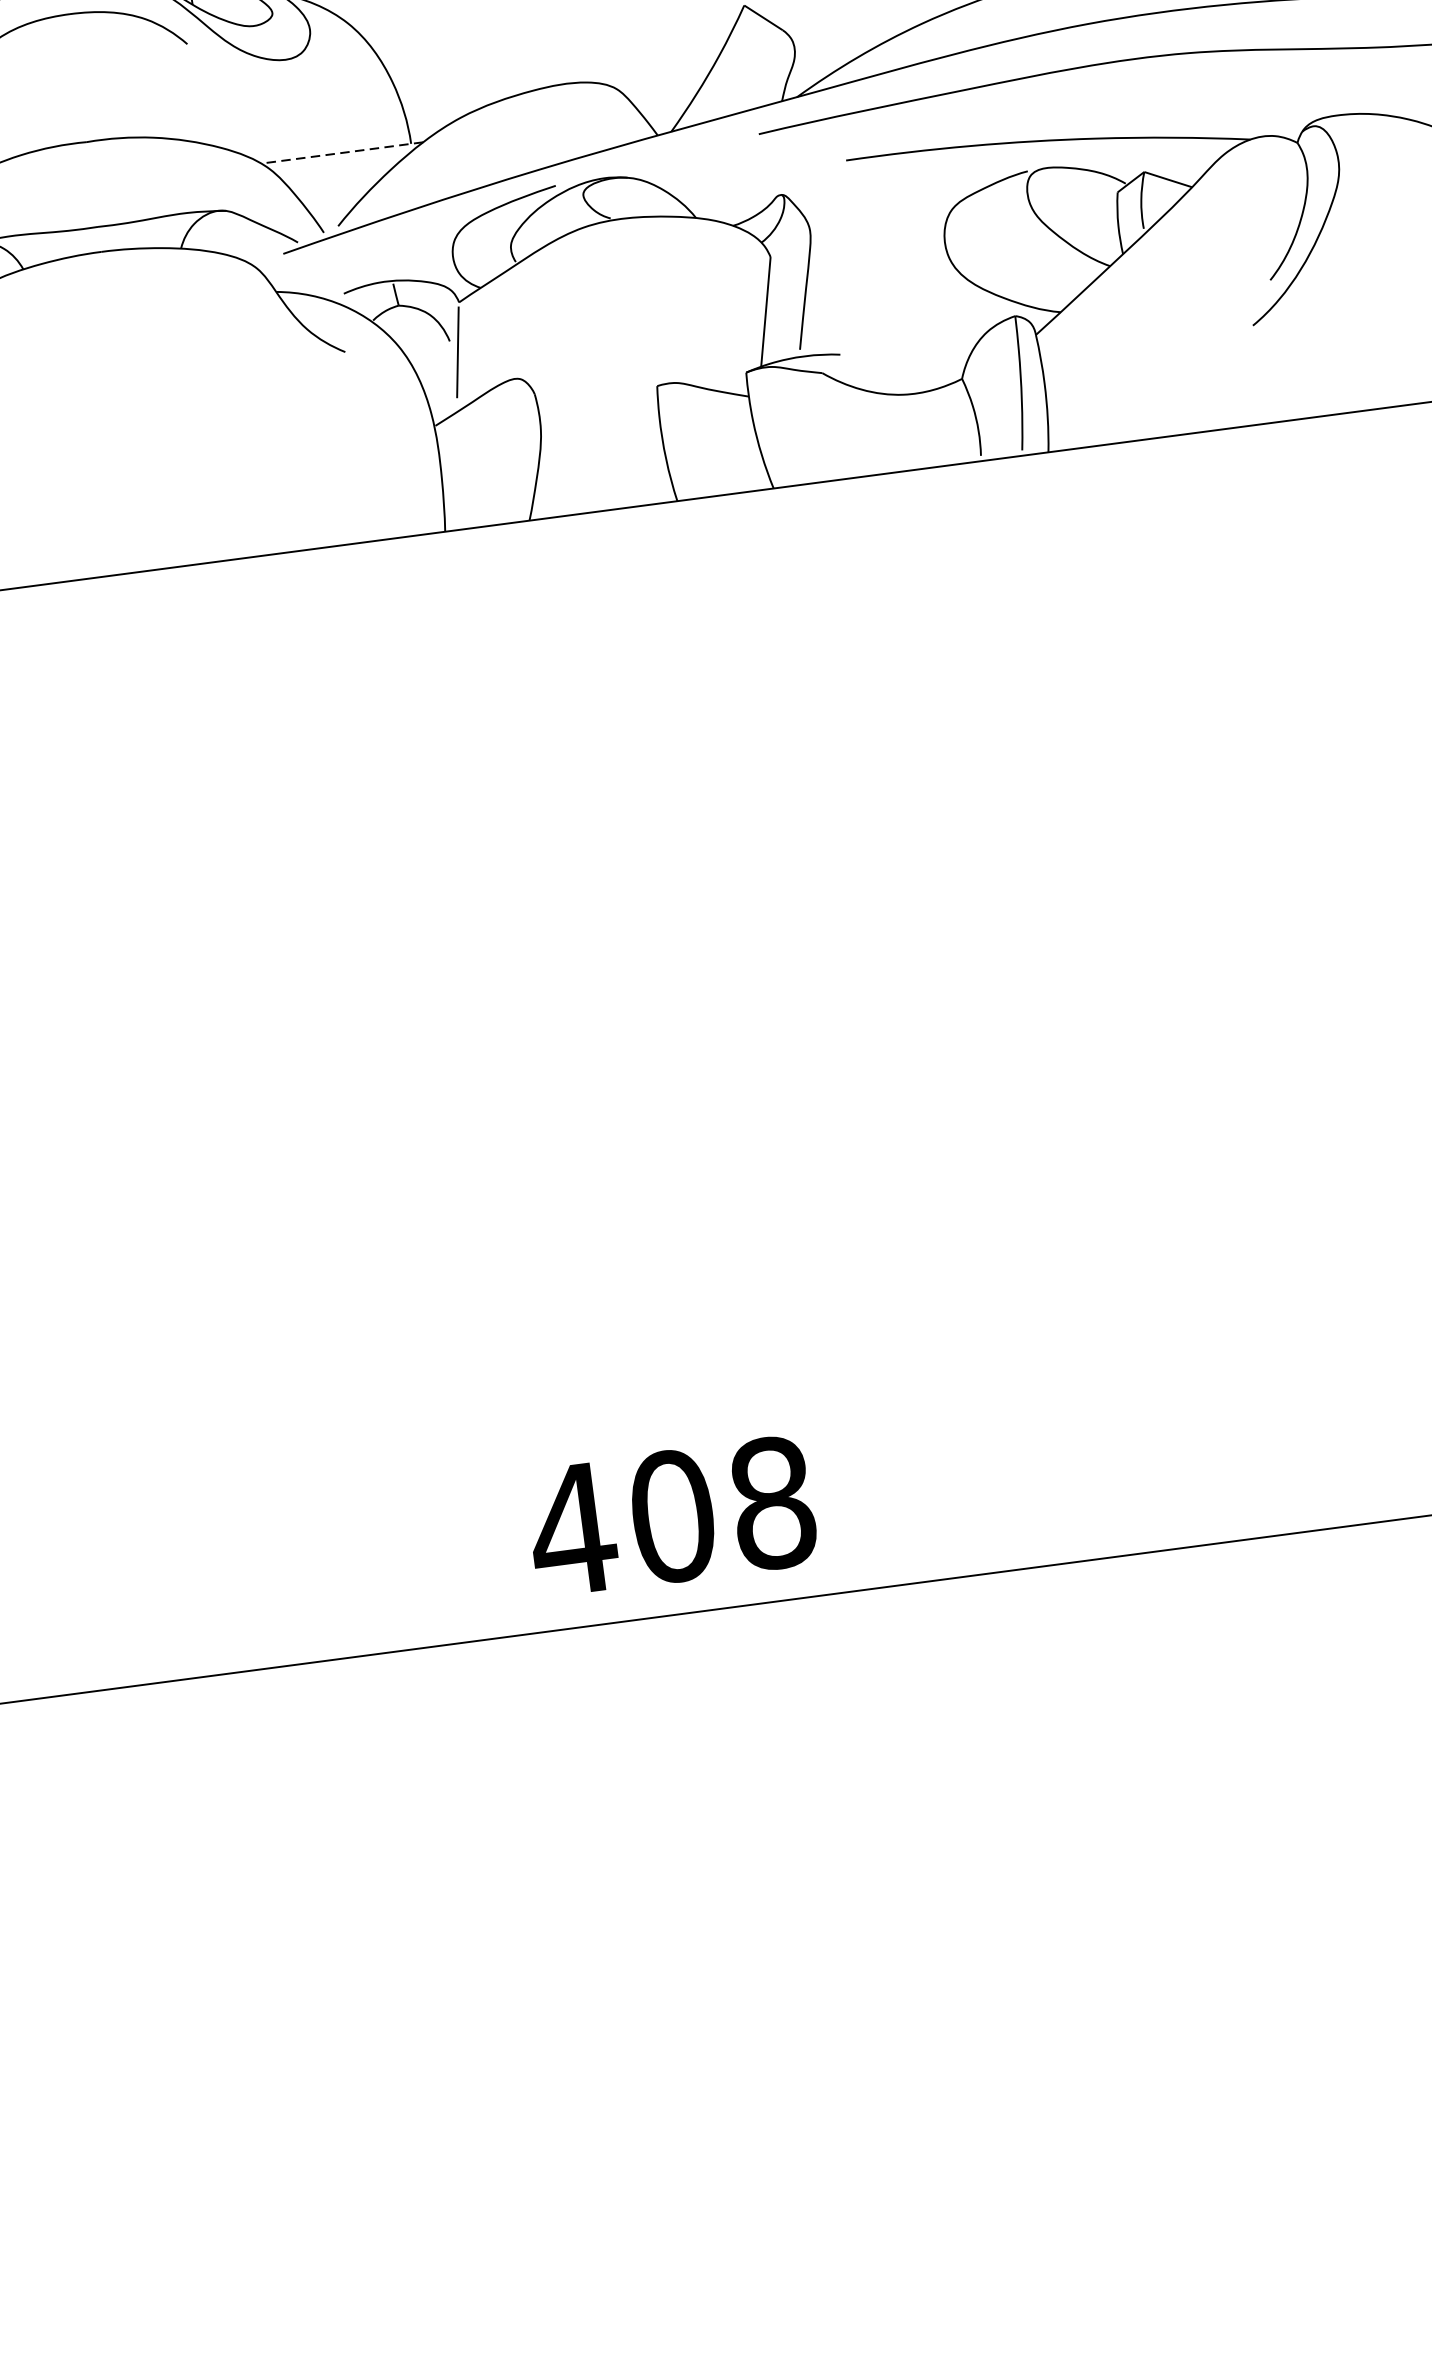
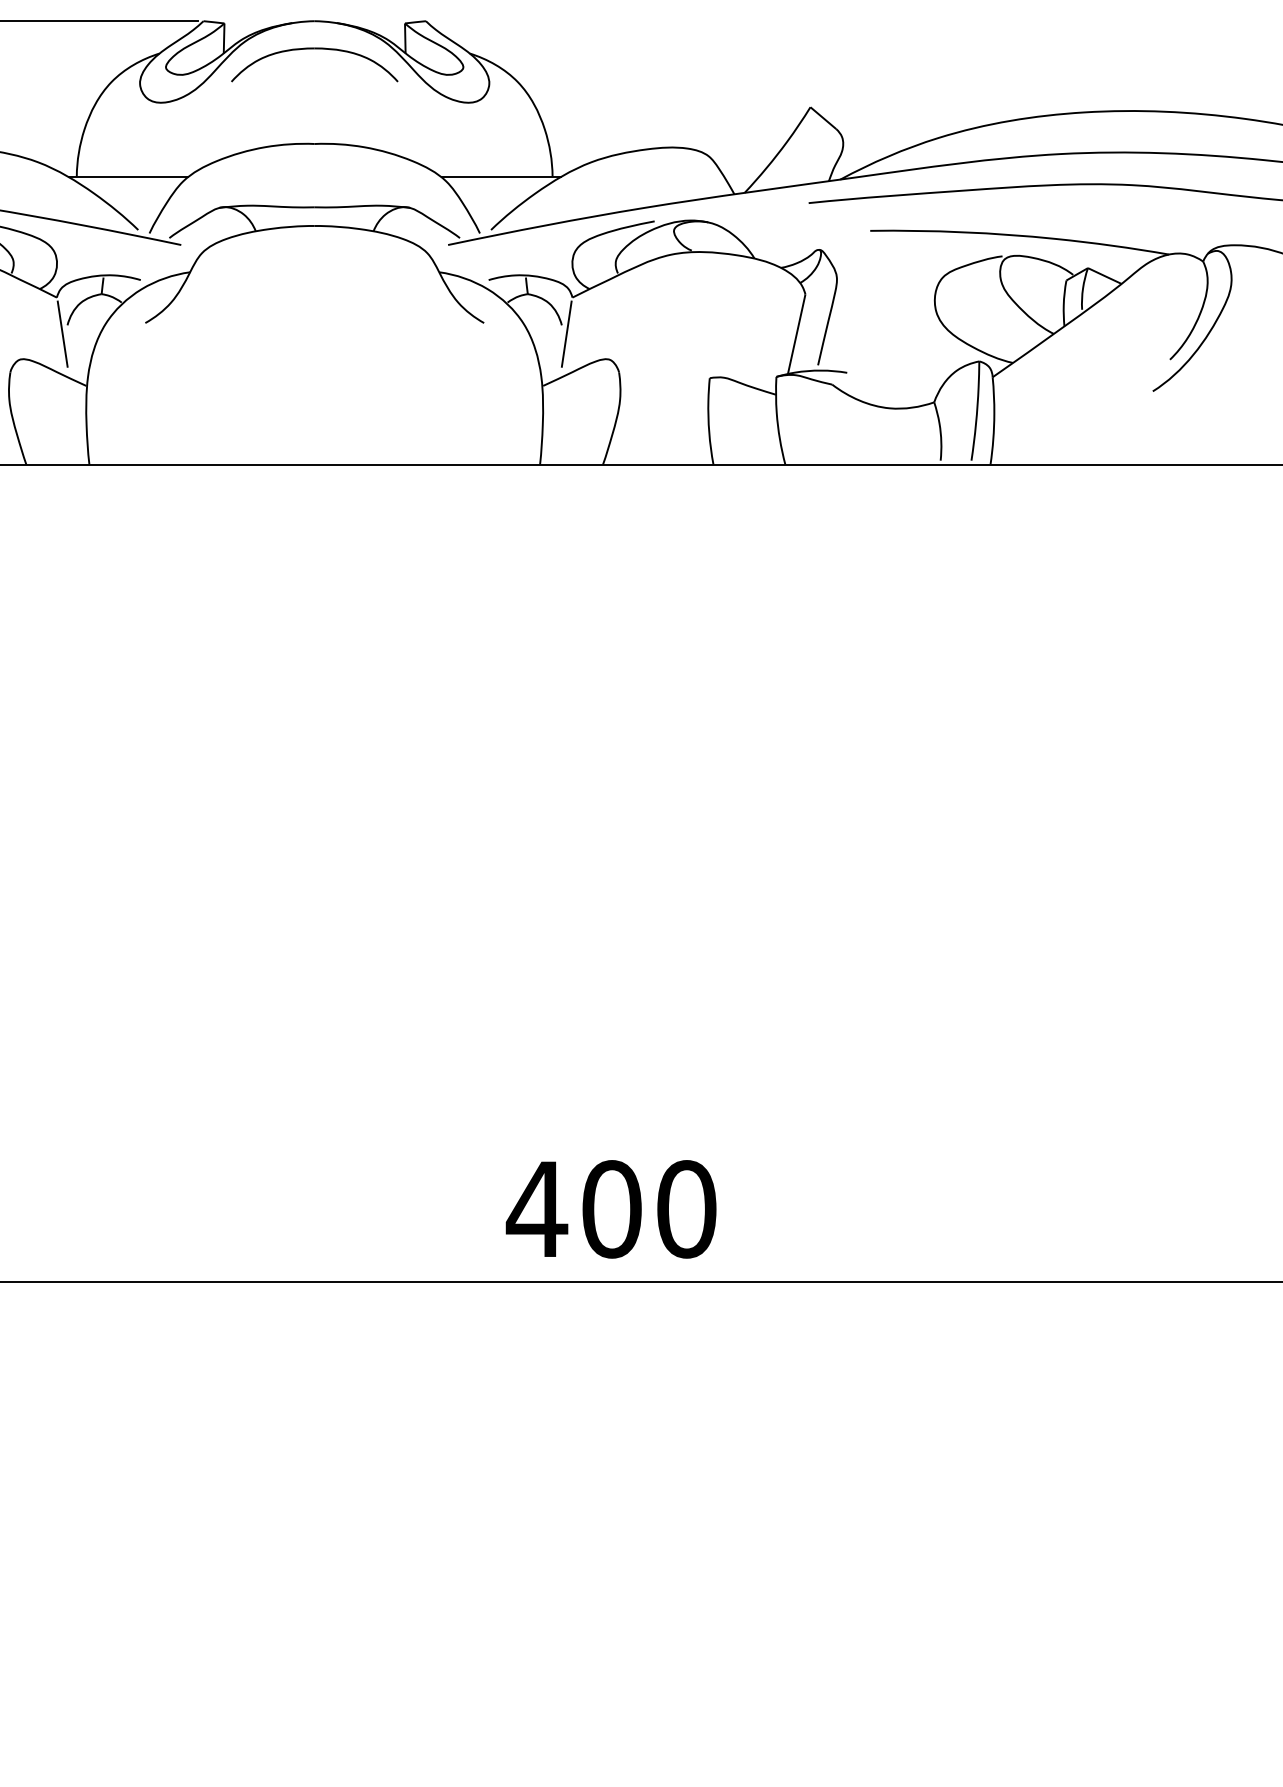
line: (341, 152) -> (500, 176), dashed -> solid
text: (772, 1503) -> (686, 1209), 408 -> 400

